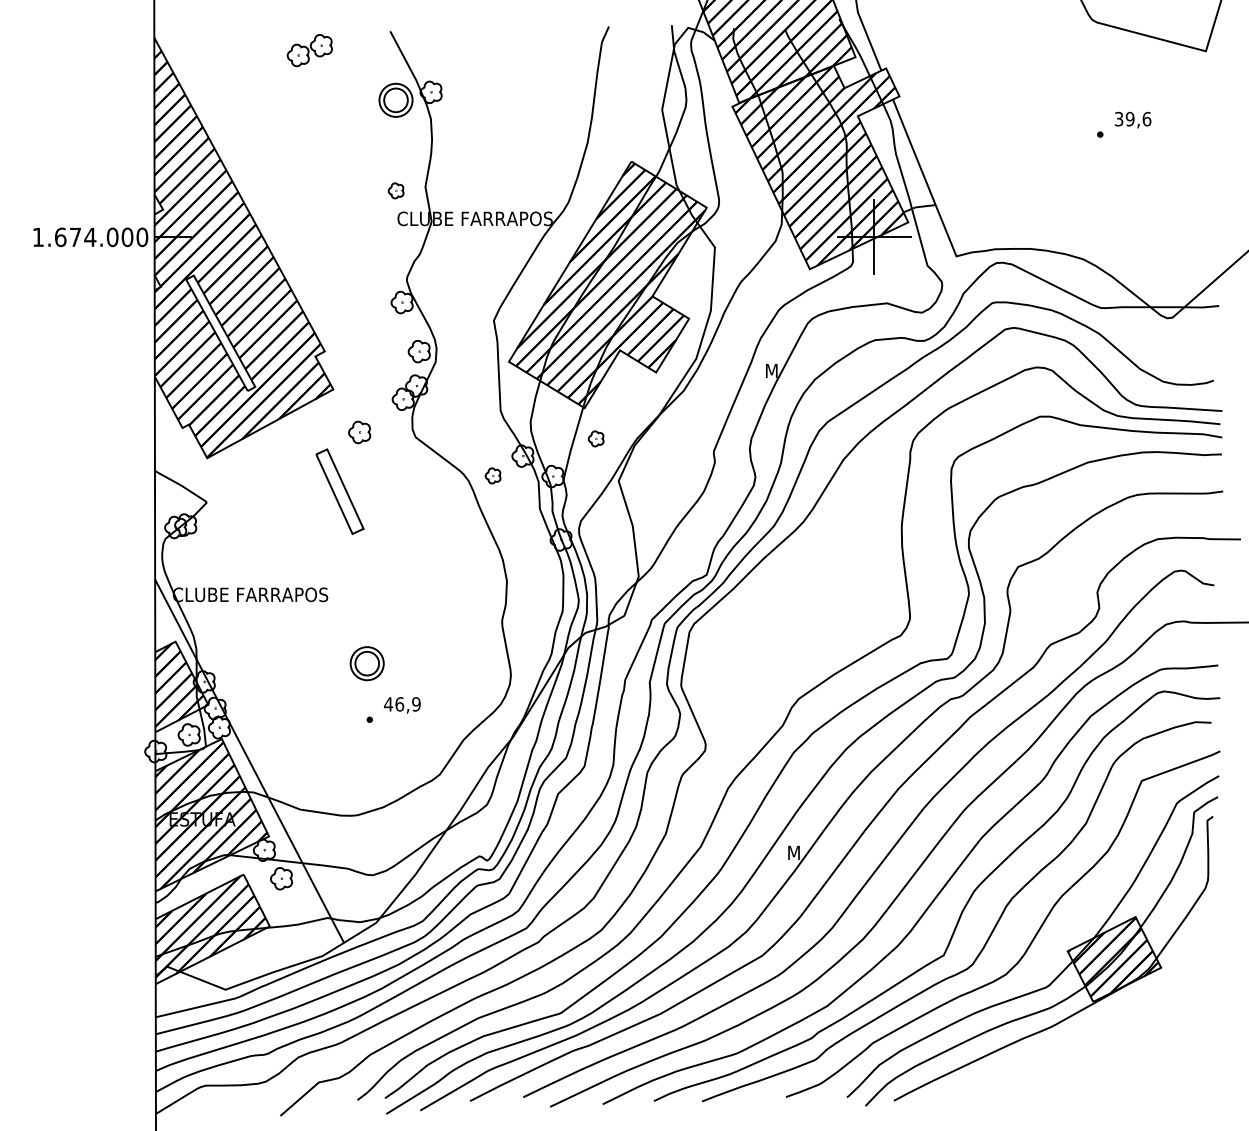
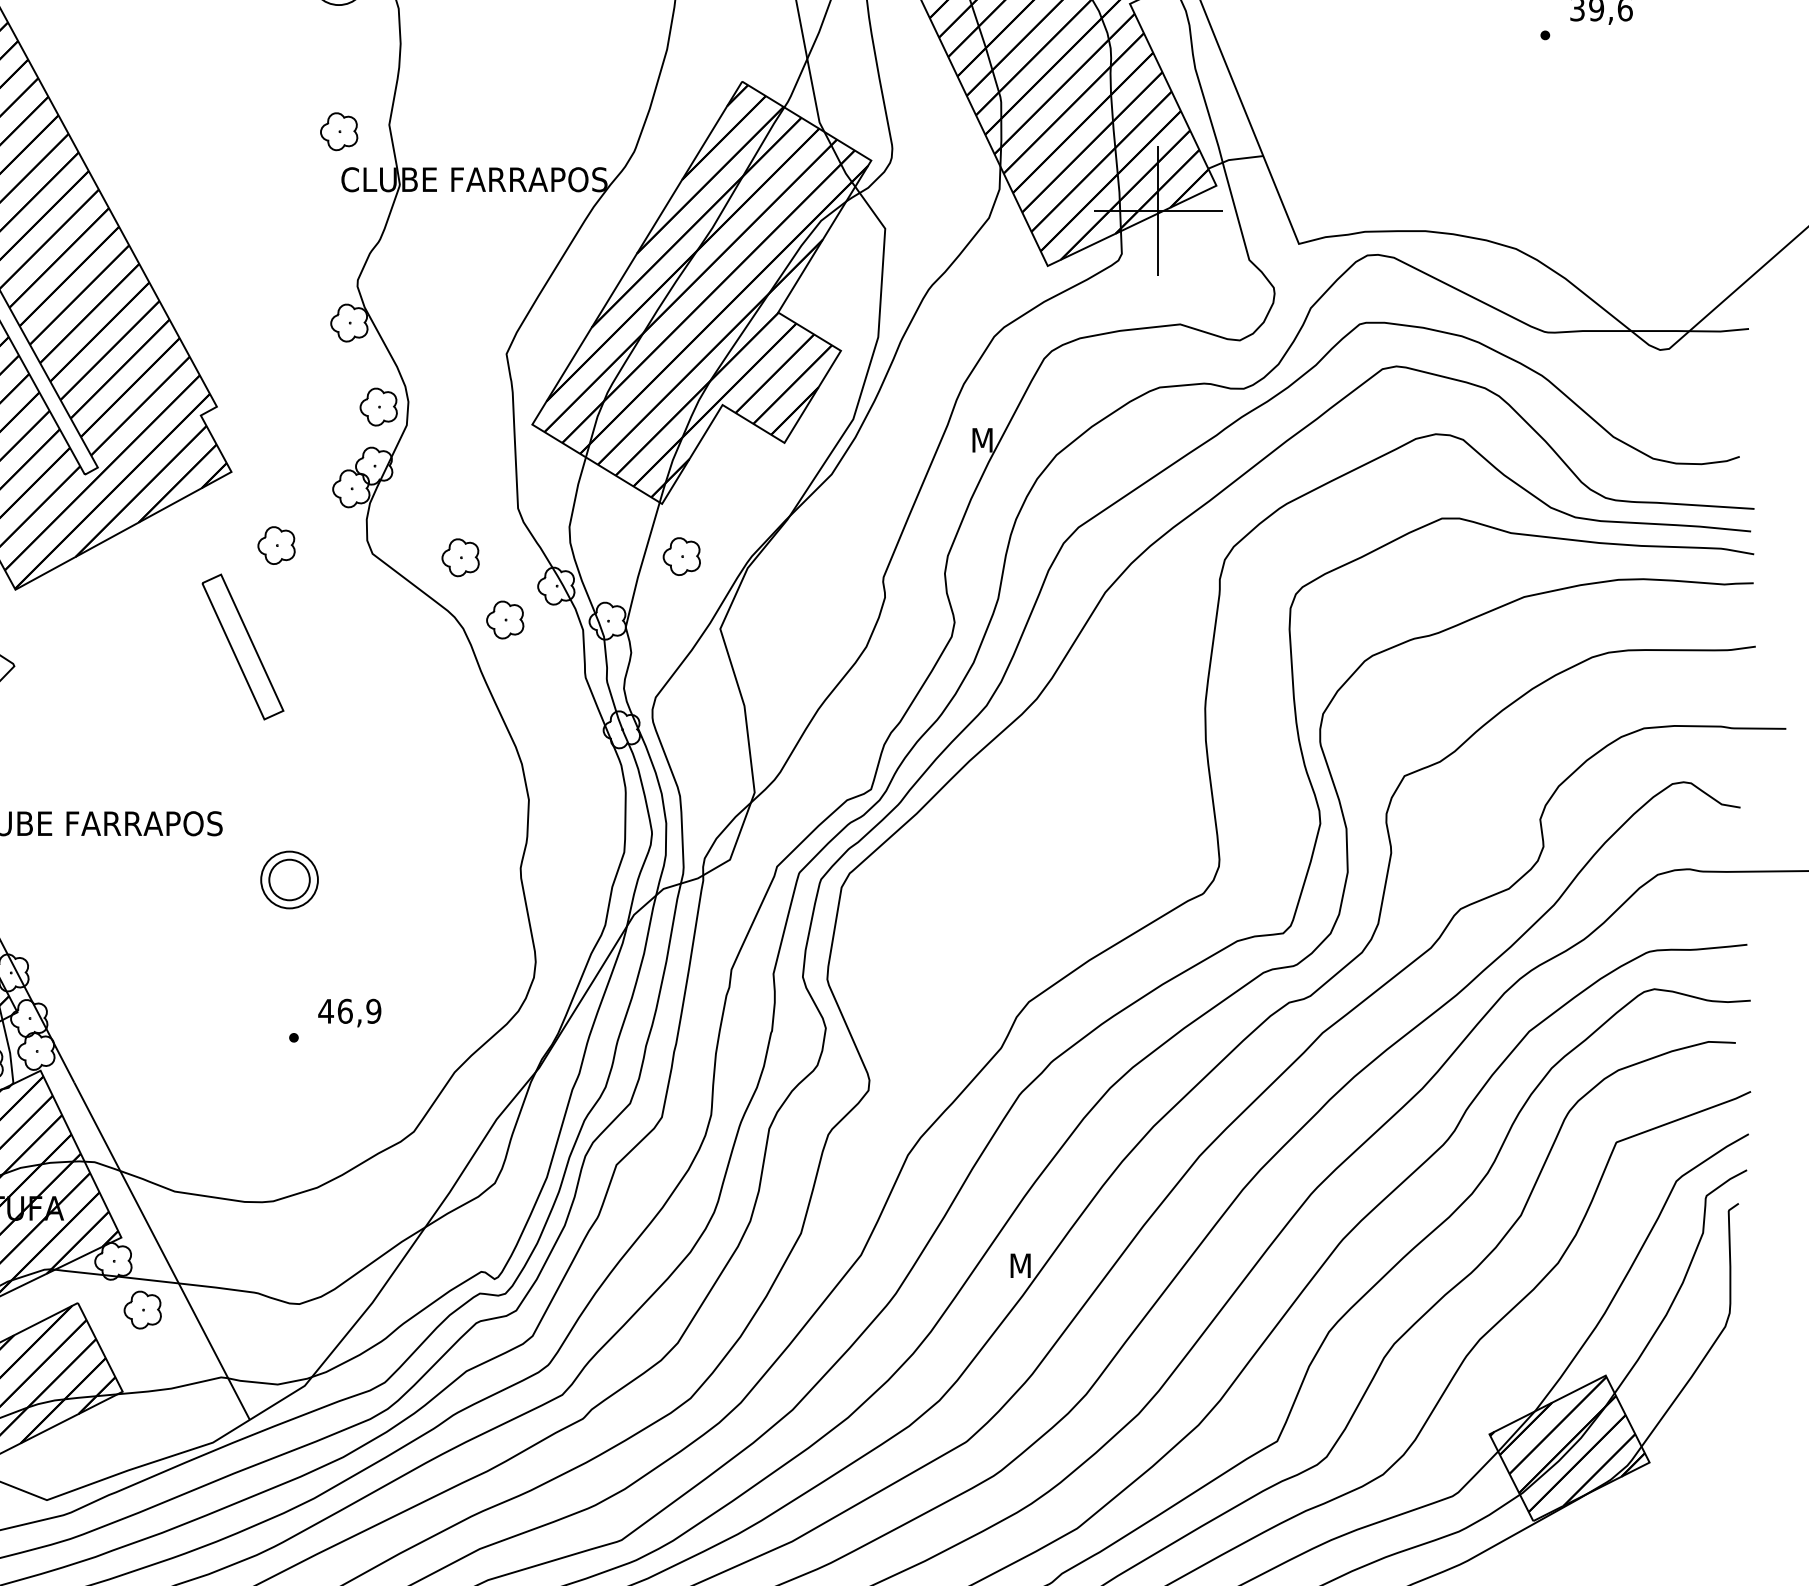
part: (395, 190) -> (337, 131), size x1.43
part: (595, 438) -> (680, 555), size x1.43
part: (466, 439) -> (459, 557), added
part: (492, 475) -> (504, 619), size x1.43
part: (366, 663) -> (288, 879), moved

